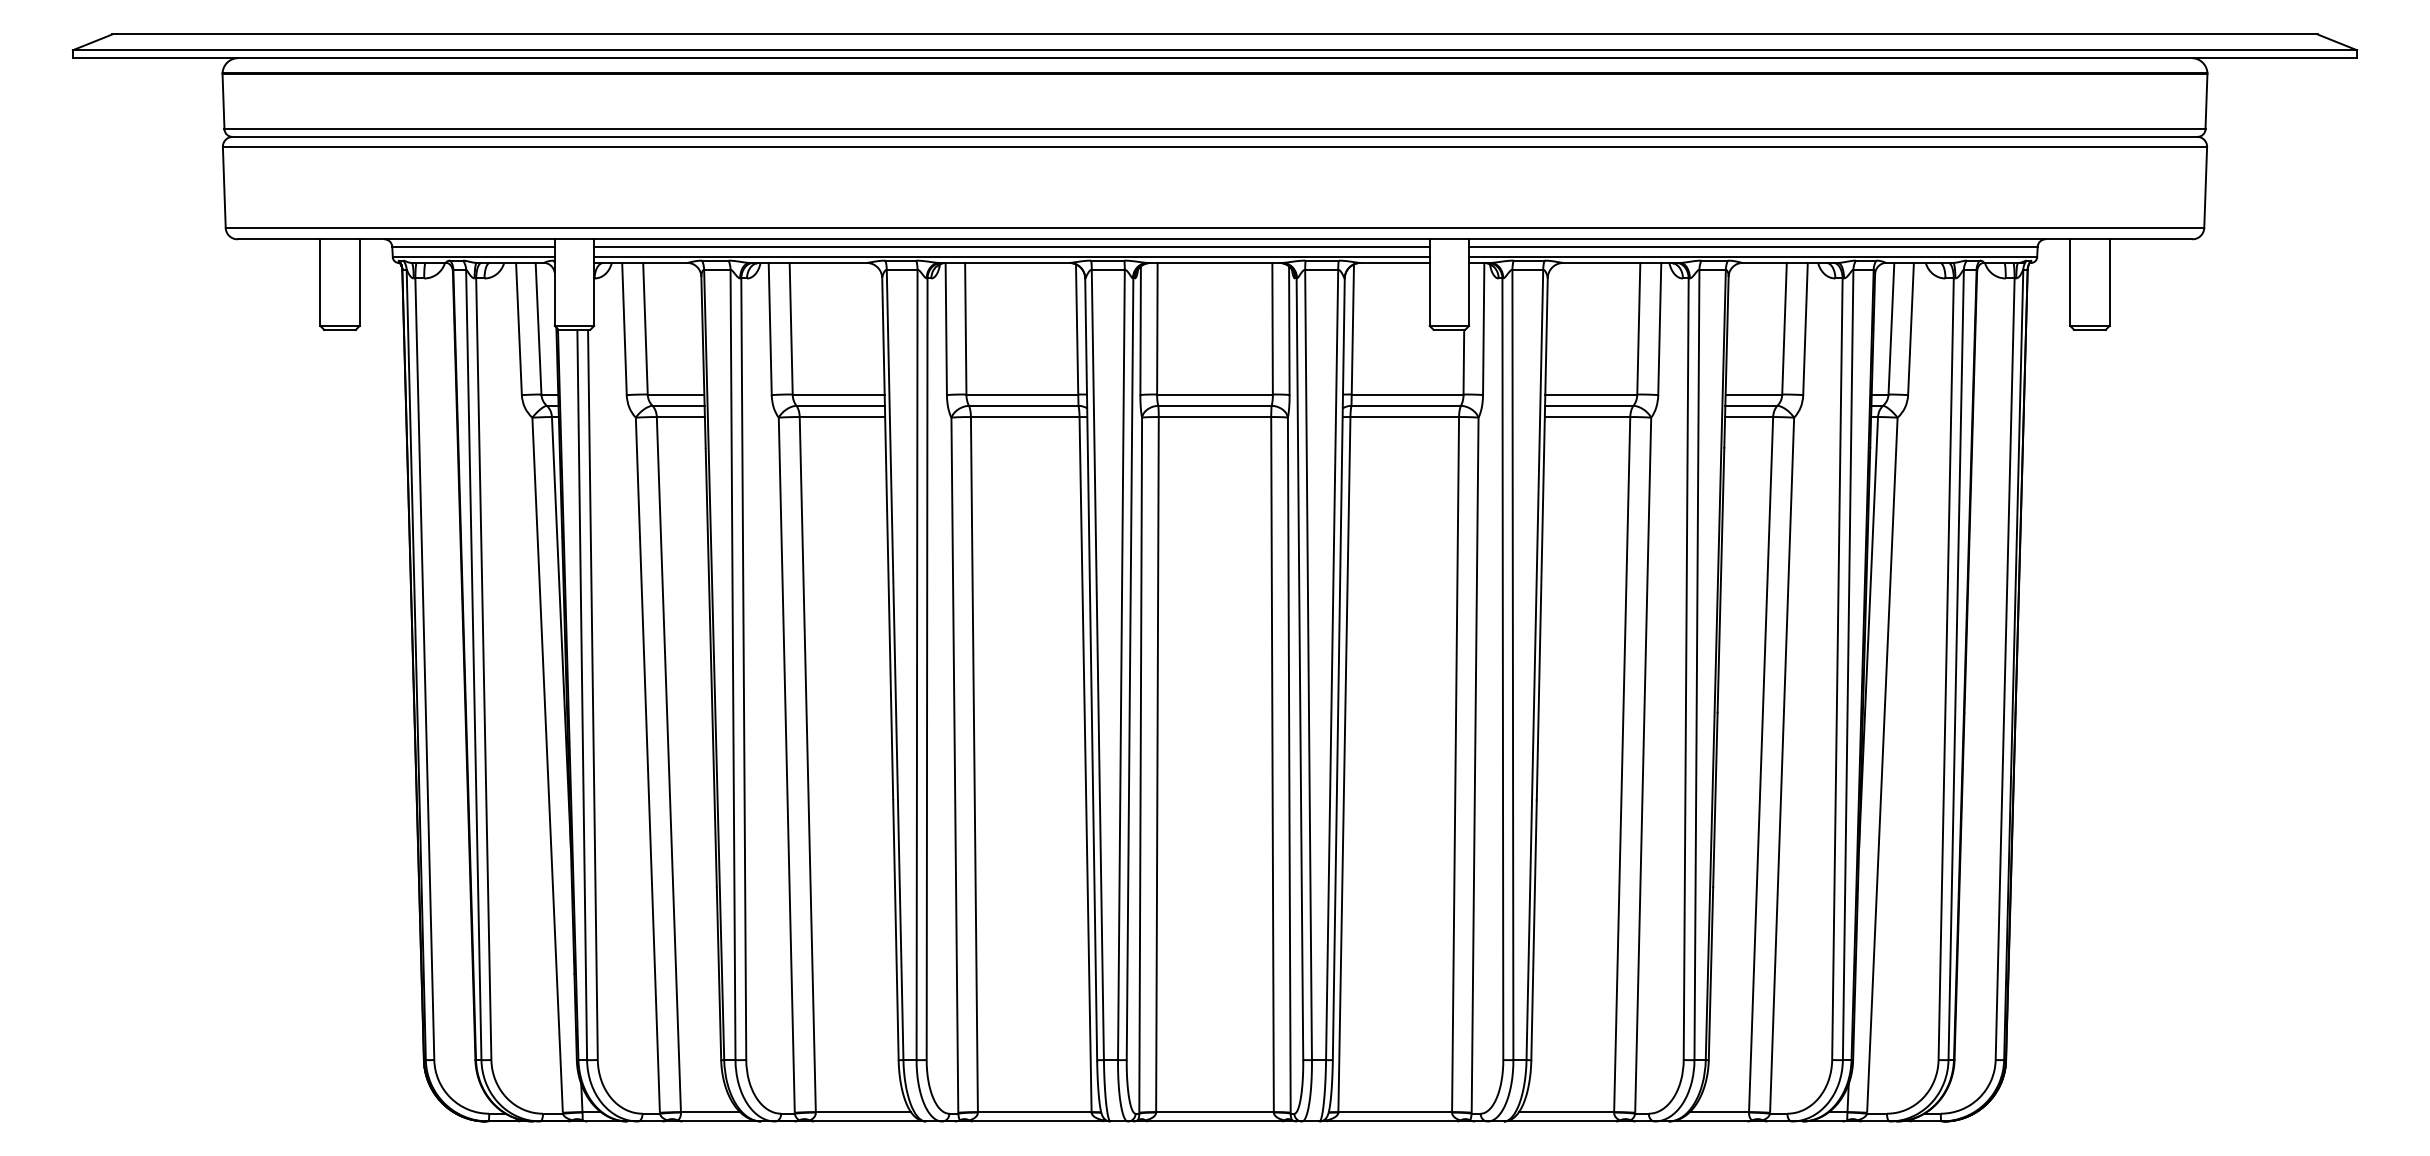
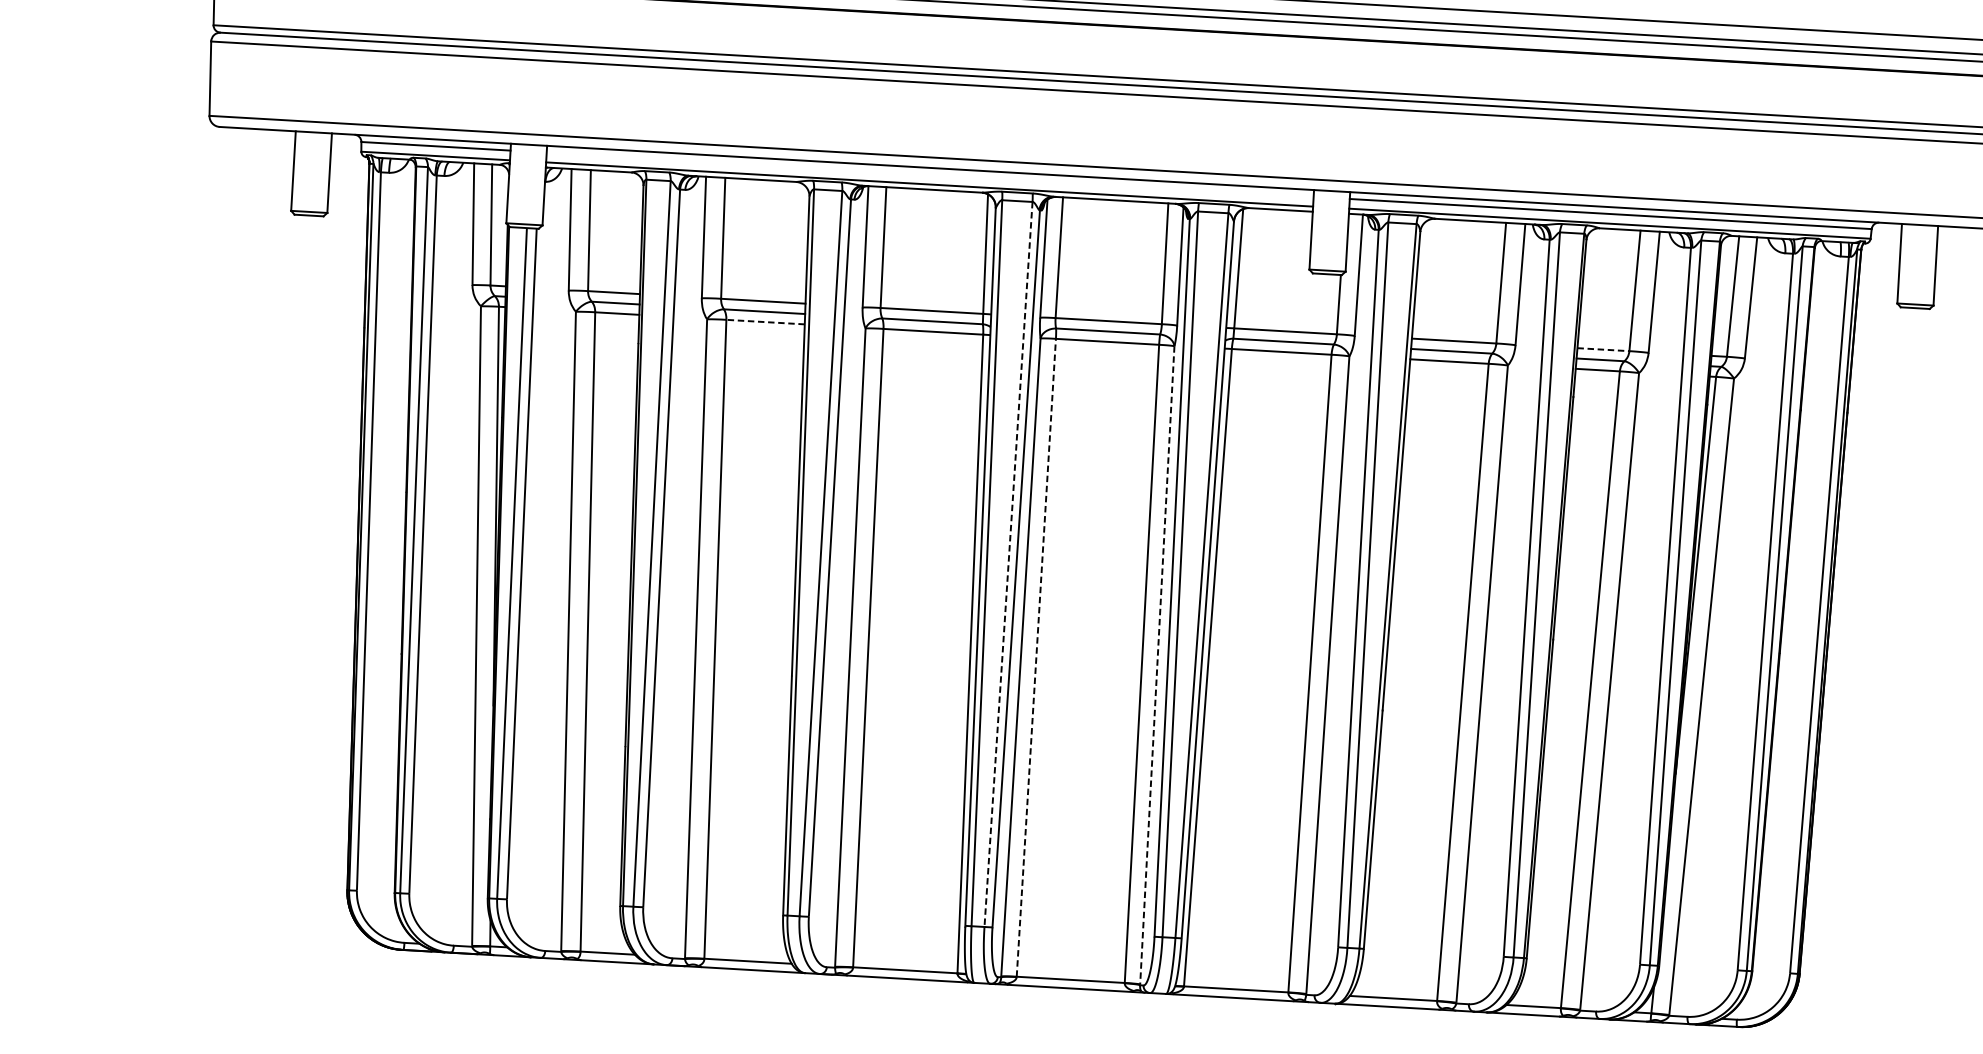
line: (1011, 246) -> (929, 174), removed
line: (1754, 394) -> (1603, 349), solid -> dashed
line: (842, 417) -> (765, 322), solid -> dashed
line: (1121, 665) -> (1008, 564), solid -> dashed
line: (1157, 764) -> (1036, 657), solid -> dashed
line: (1289, 765) -> (1157, 665), solid -> dashed

